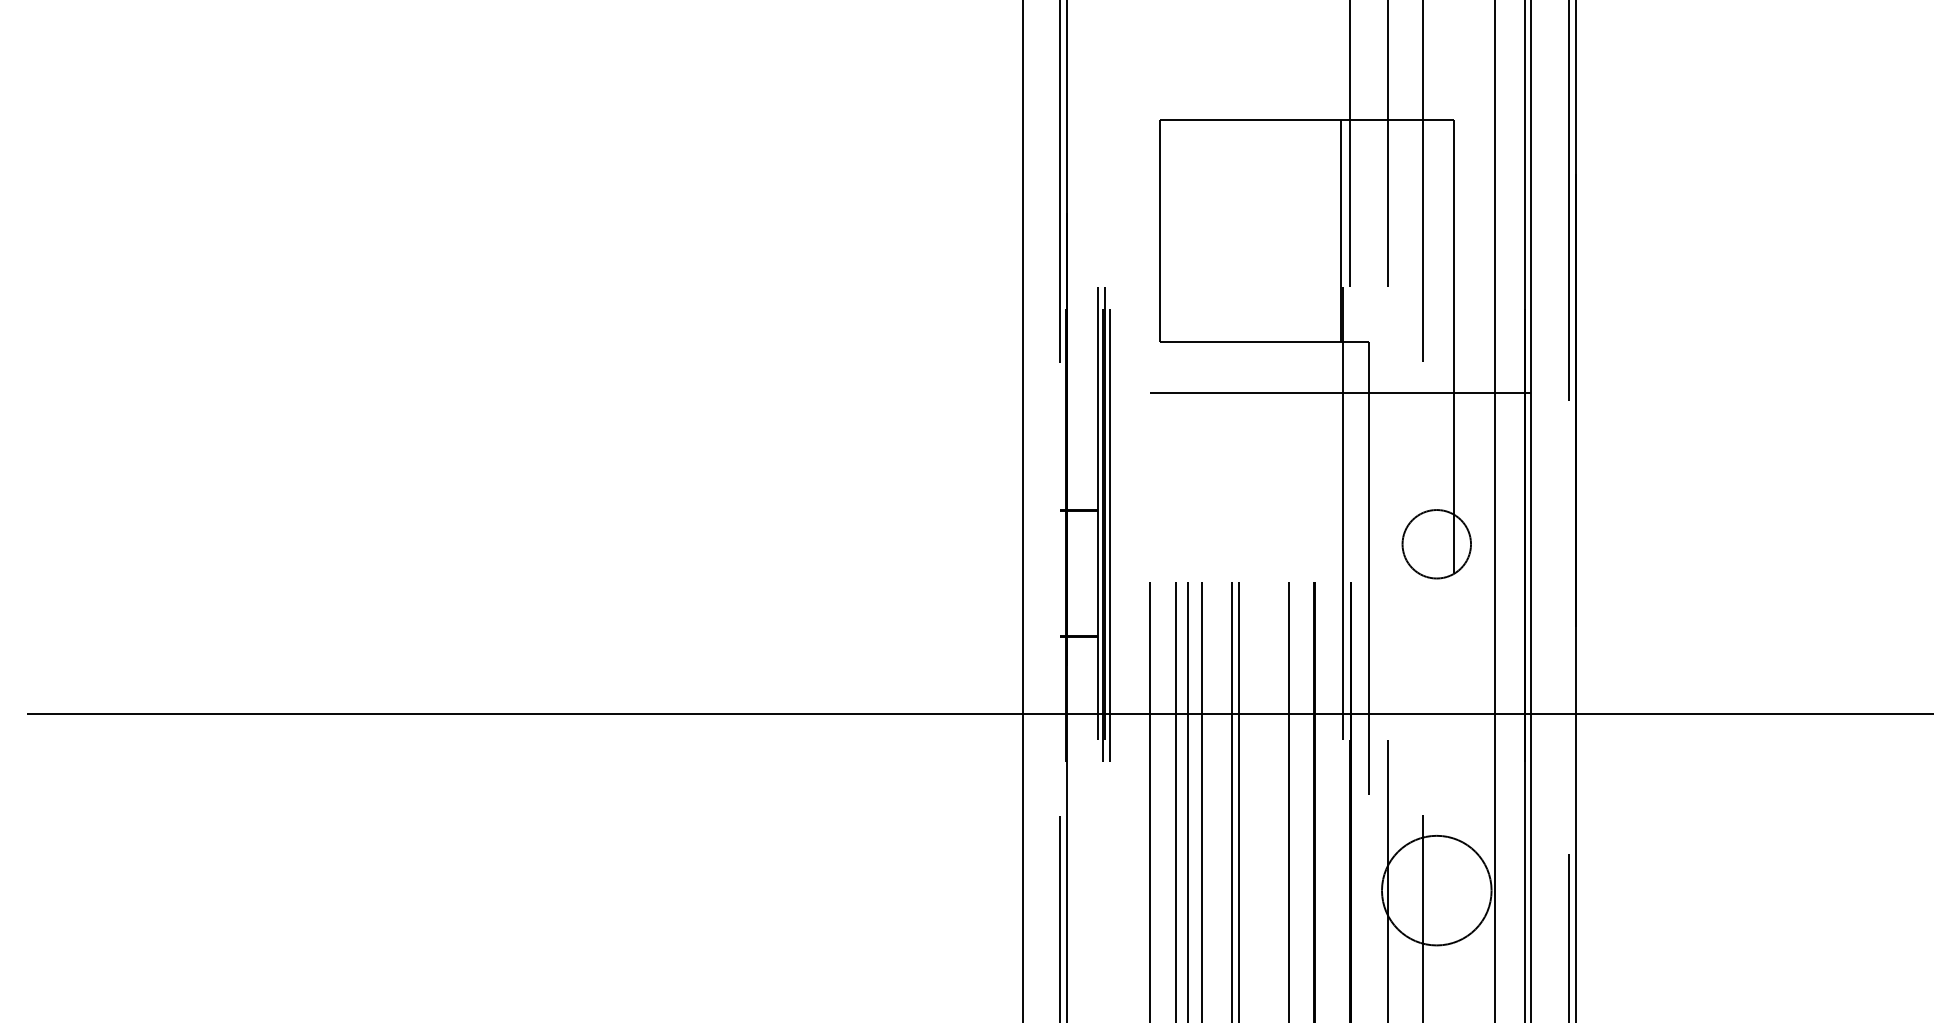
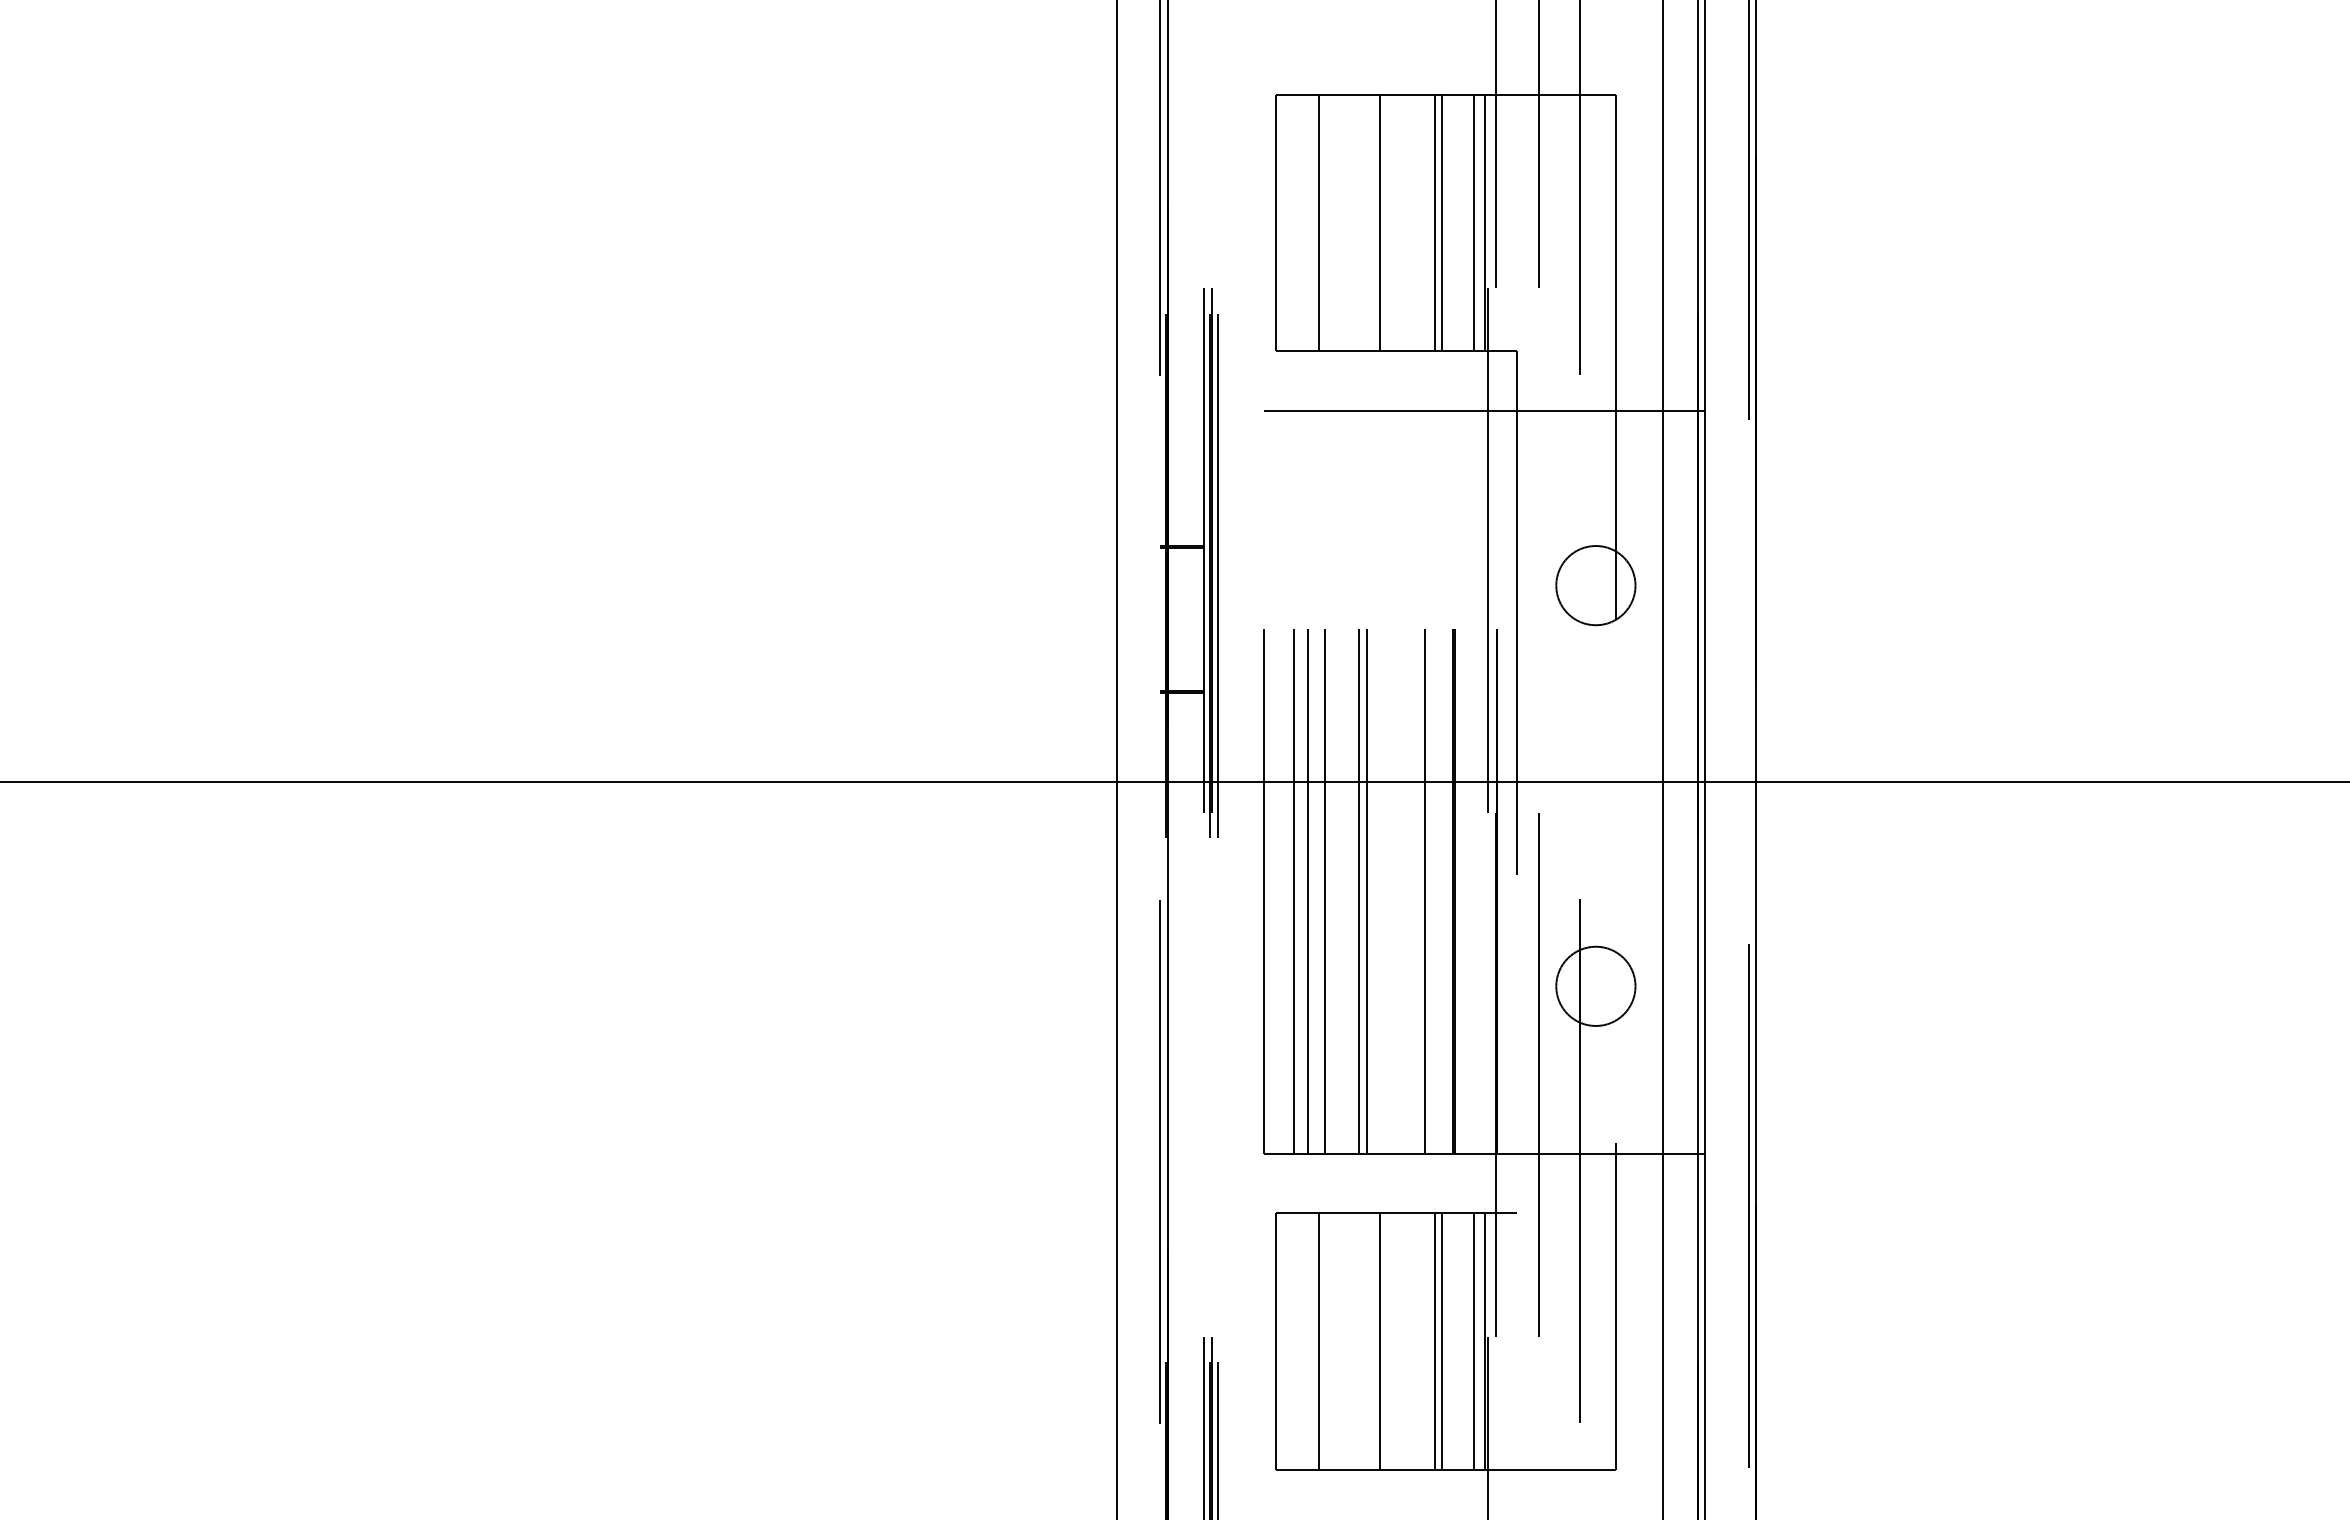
line: (1197, 230) -> (1319, 222), added
line: (1250, 230) -> (1380, 222), added
line: (1298, 230) -> (1435, 222), added
line: (1303, 230) -> (1441, 222), added
line: (1331, 230) -> (1474, 222), added
circle: (1436, 889) -> (1595, 985), size x0.62

